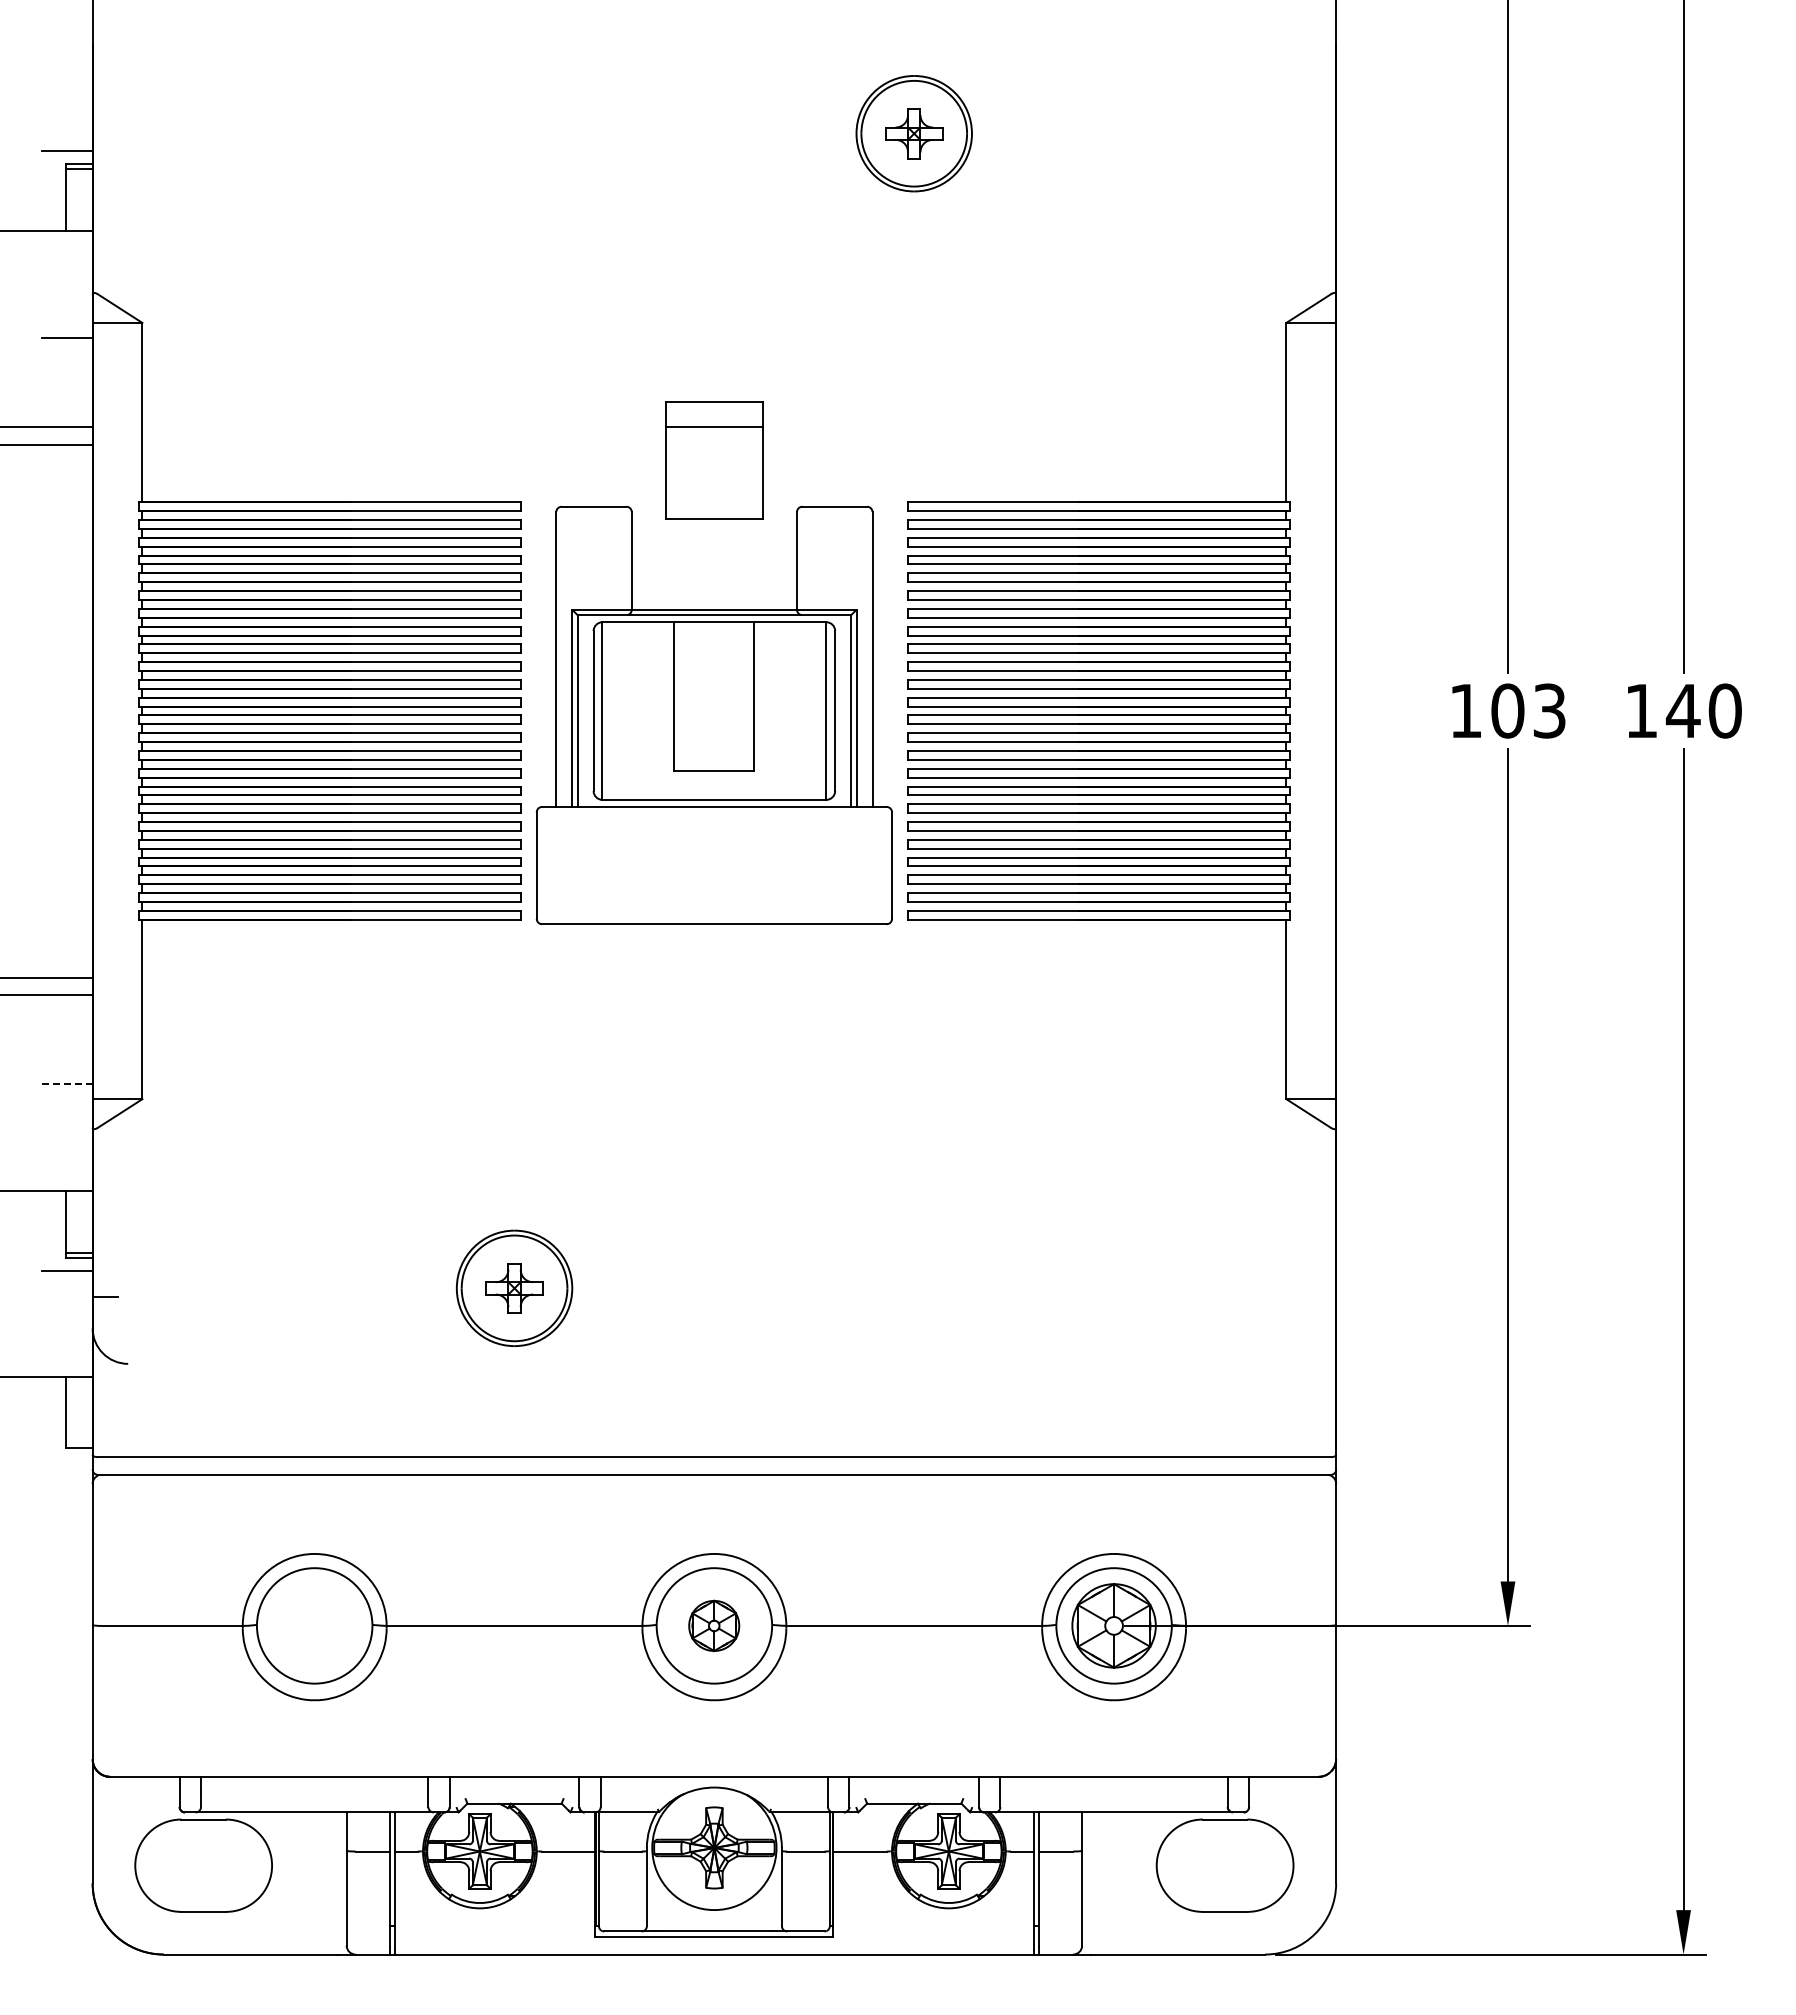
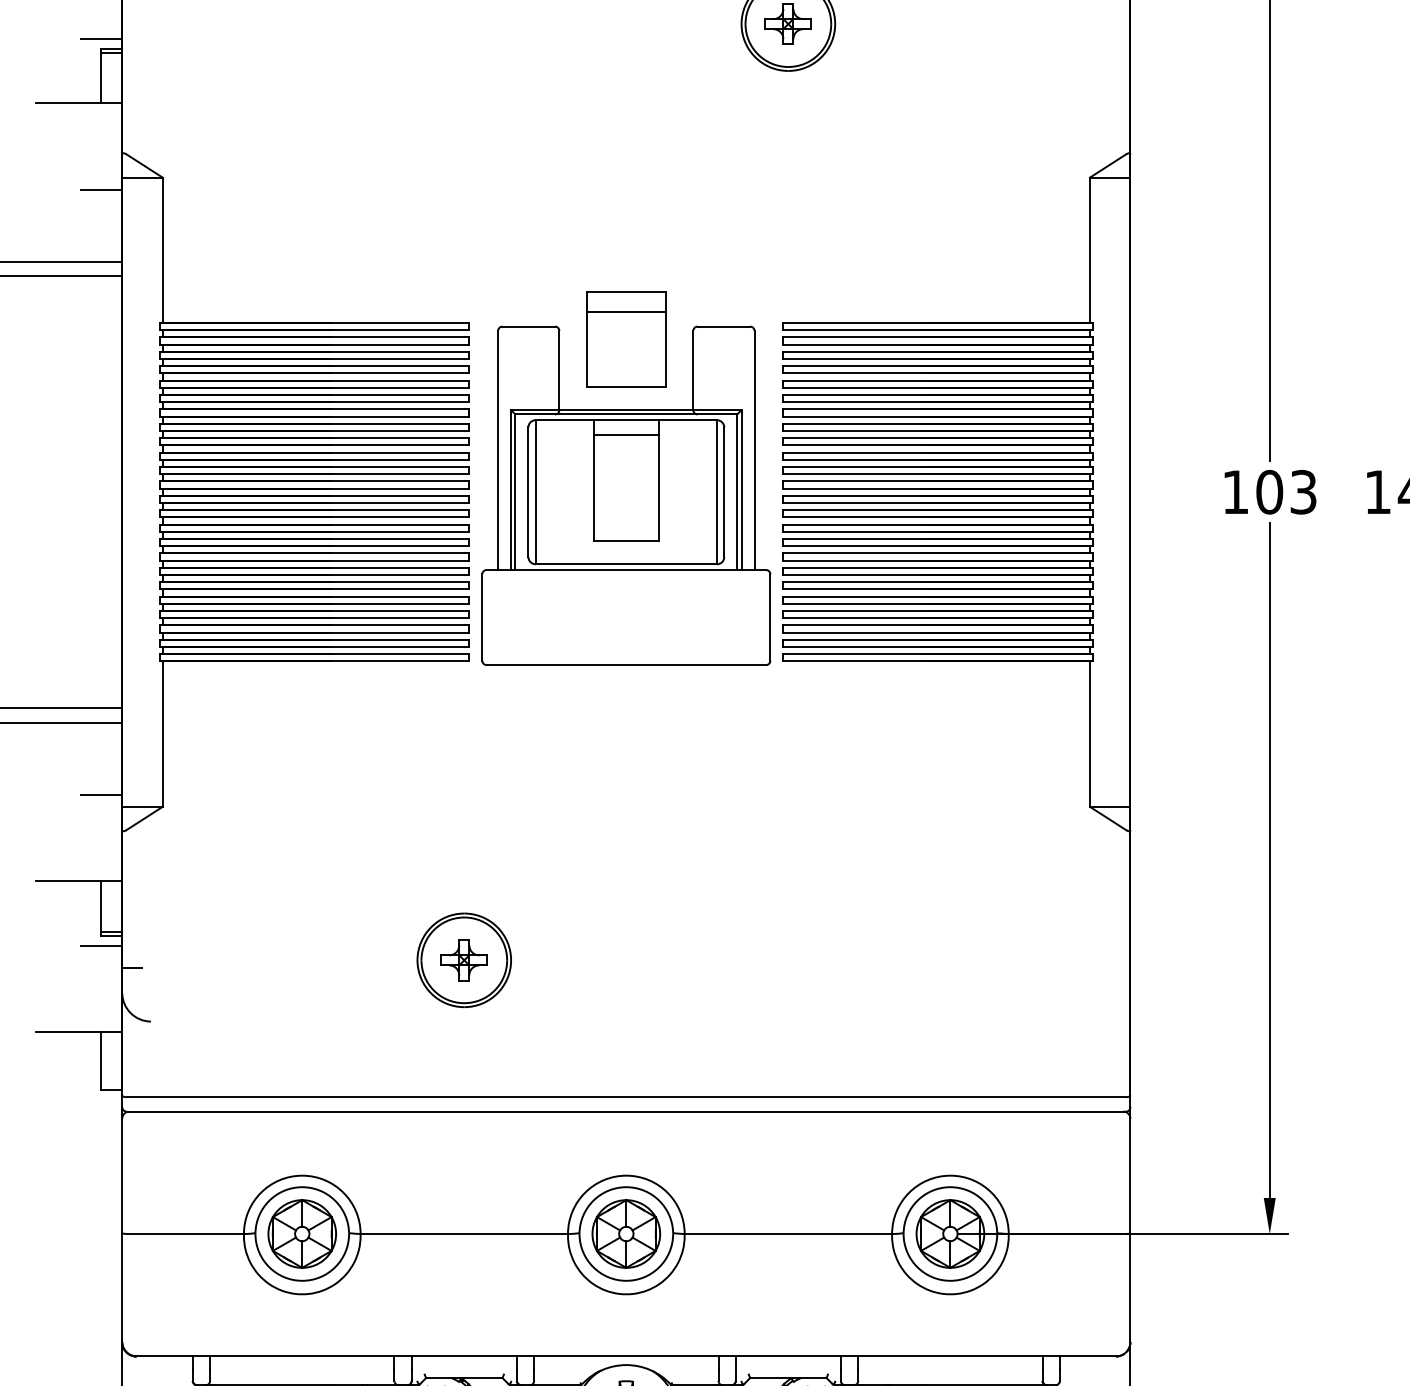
part: (714, 460) -> (626, 339), moved
line: (714, 640) -> (626, 435), added
line: (66, 1084) -> (101, 795), dashed -> solid
part: (314, 1625) -> (302, 1233), added
part: (713, 1625) -> (625, 1233), size x1.67

